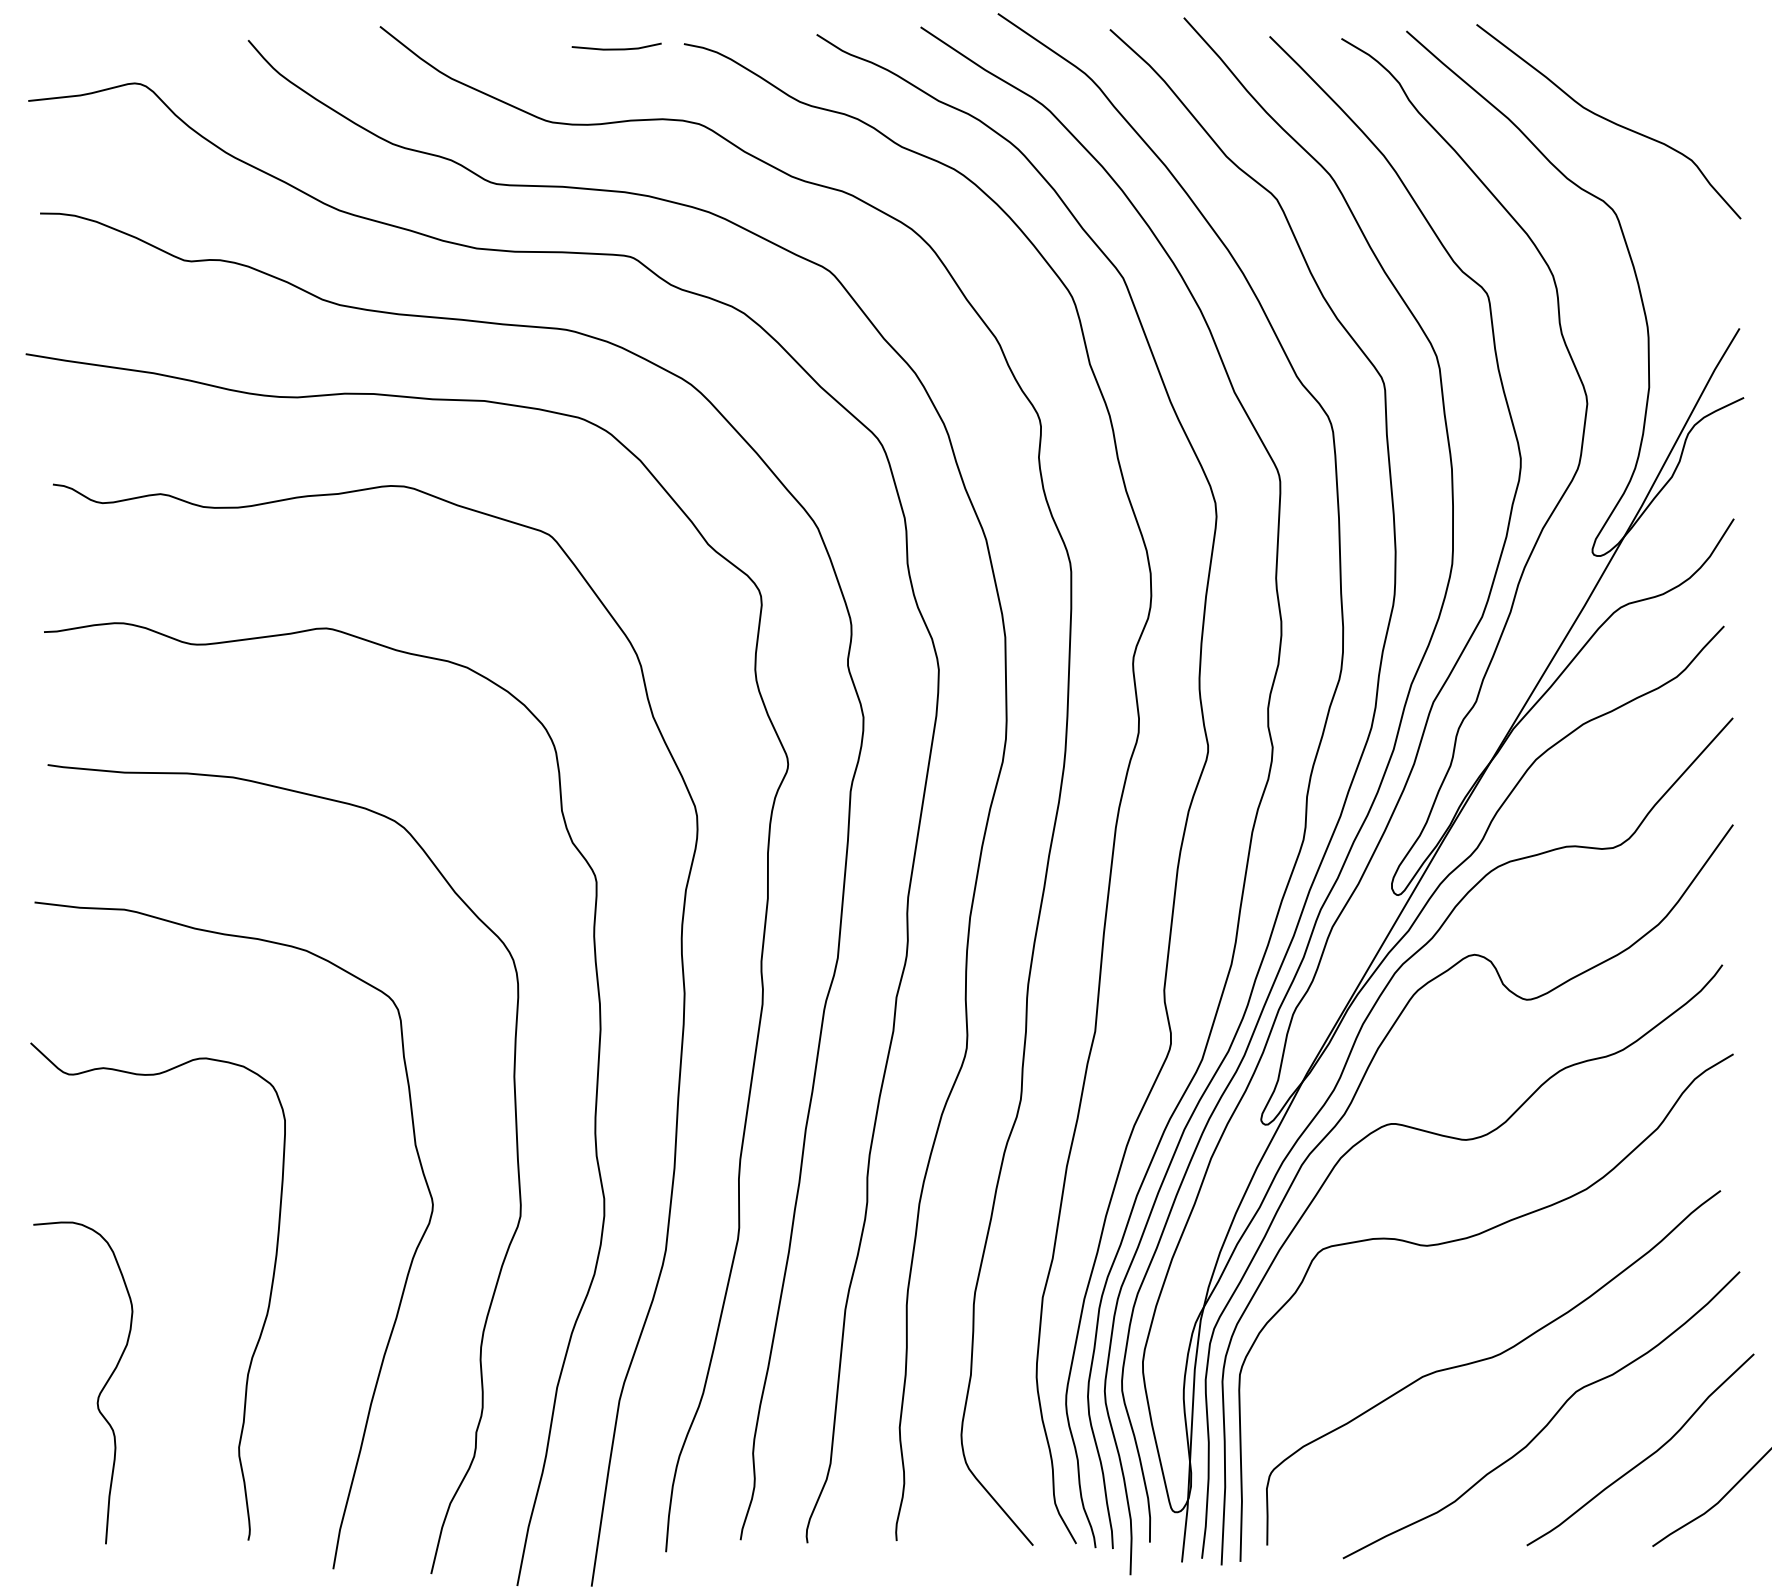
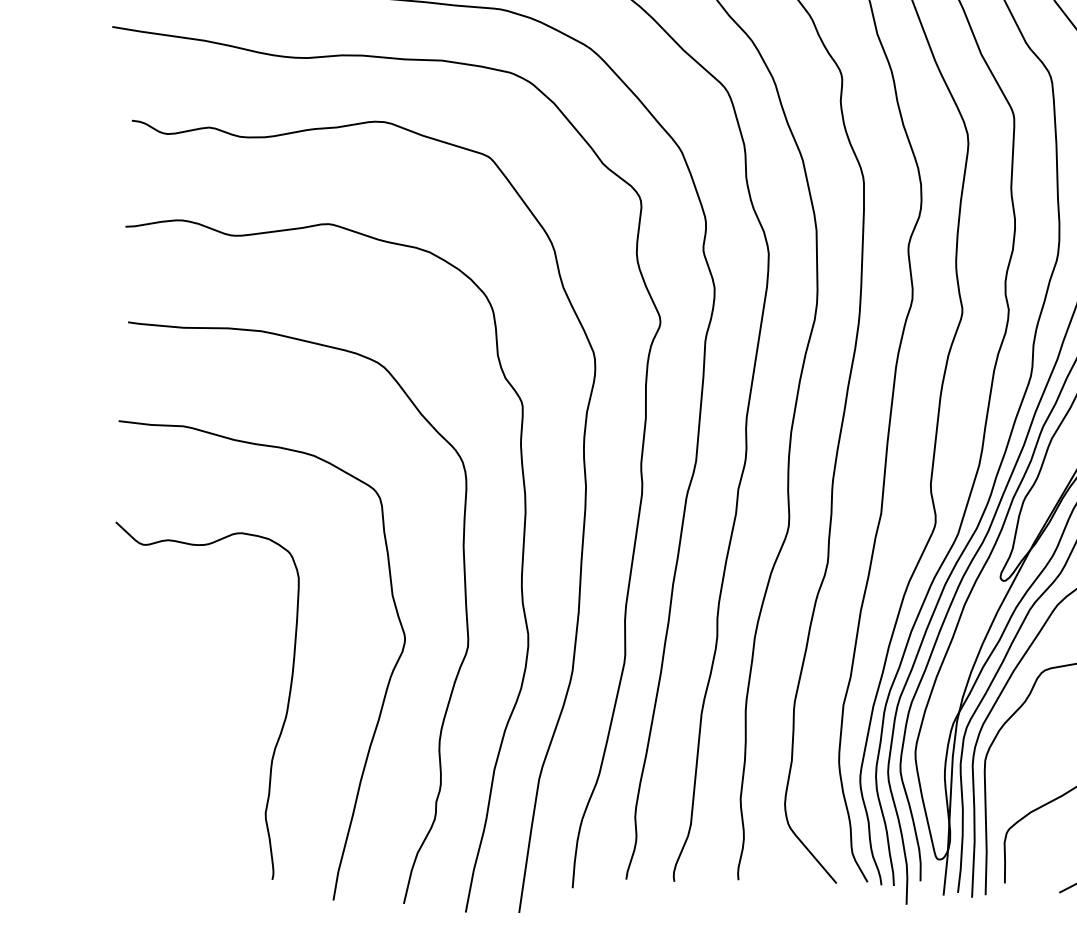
curve: (99, 1392) -> (165, 773), removed

